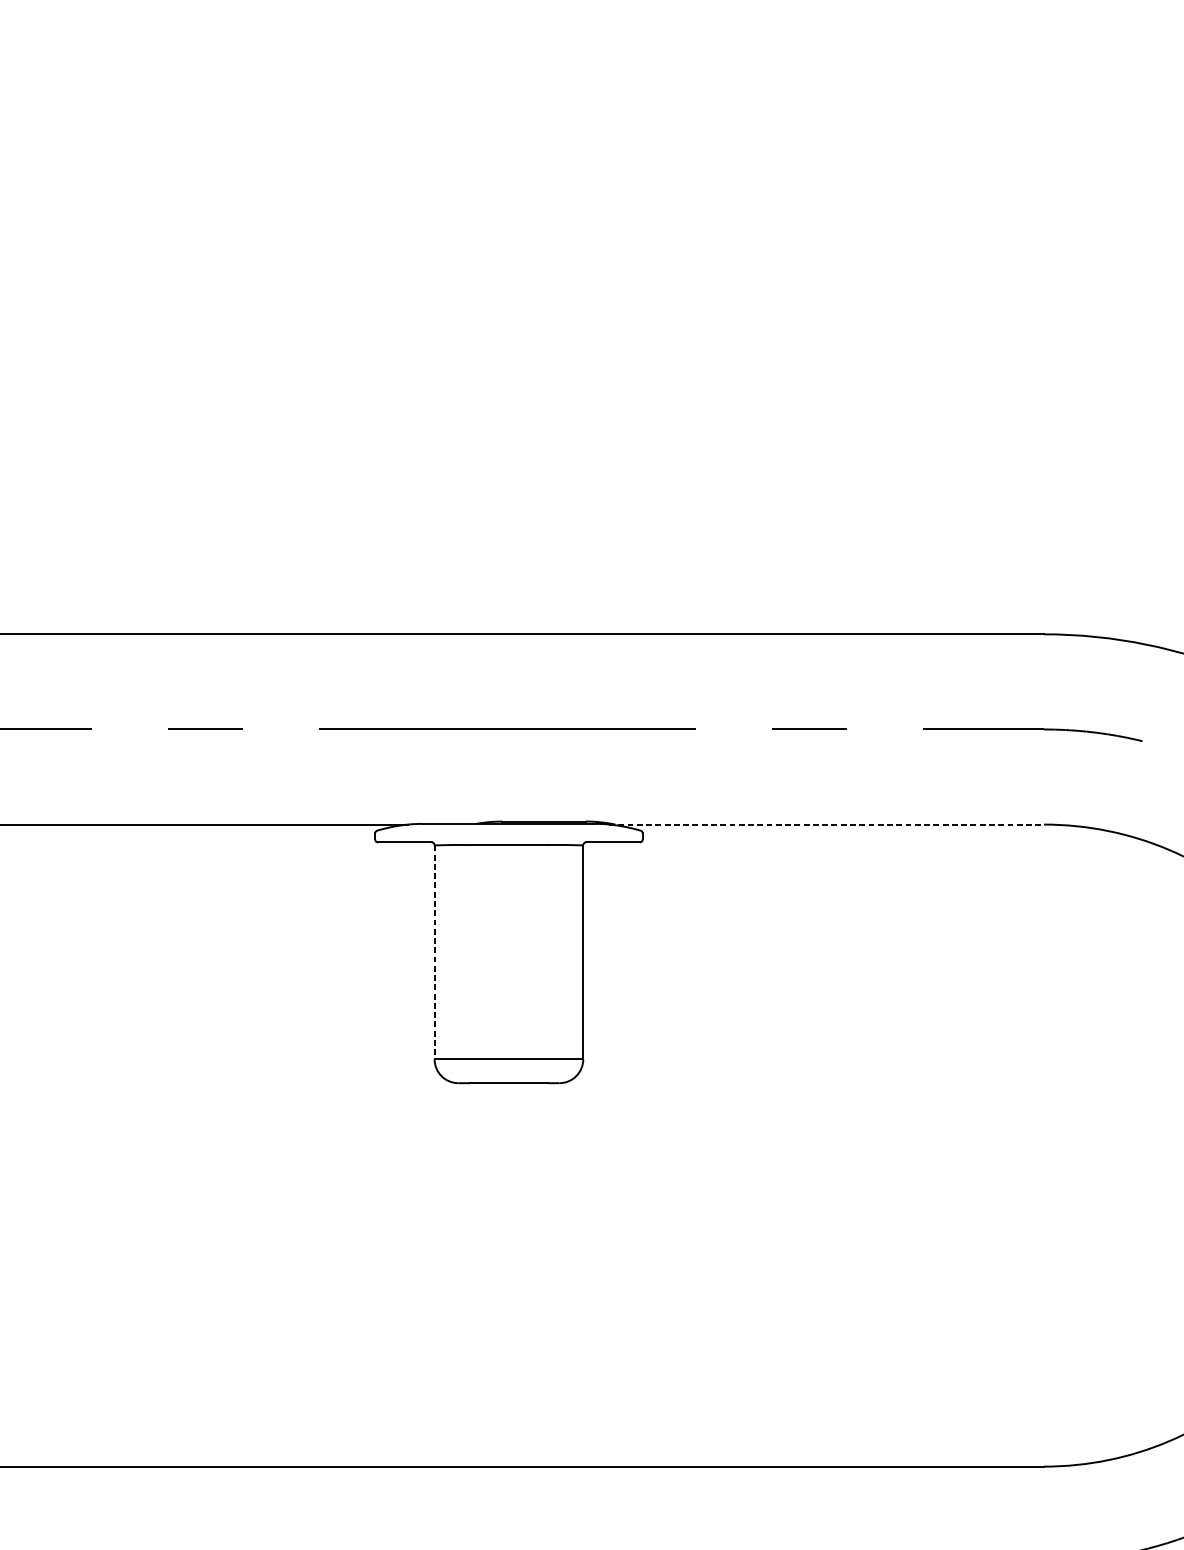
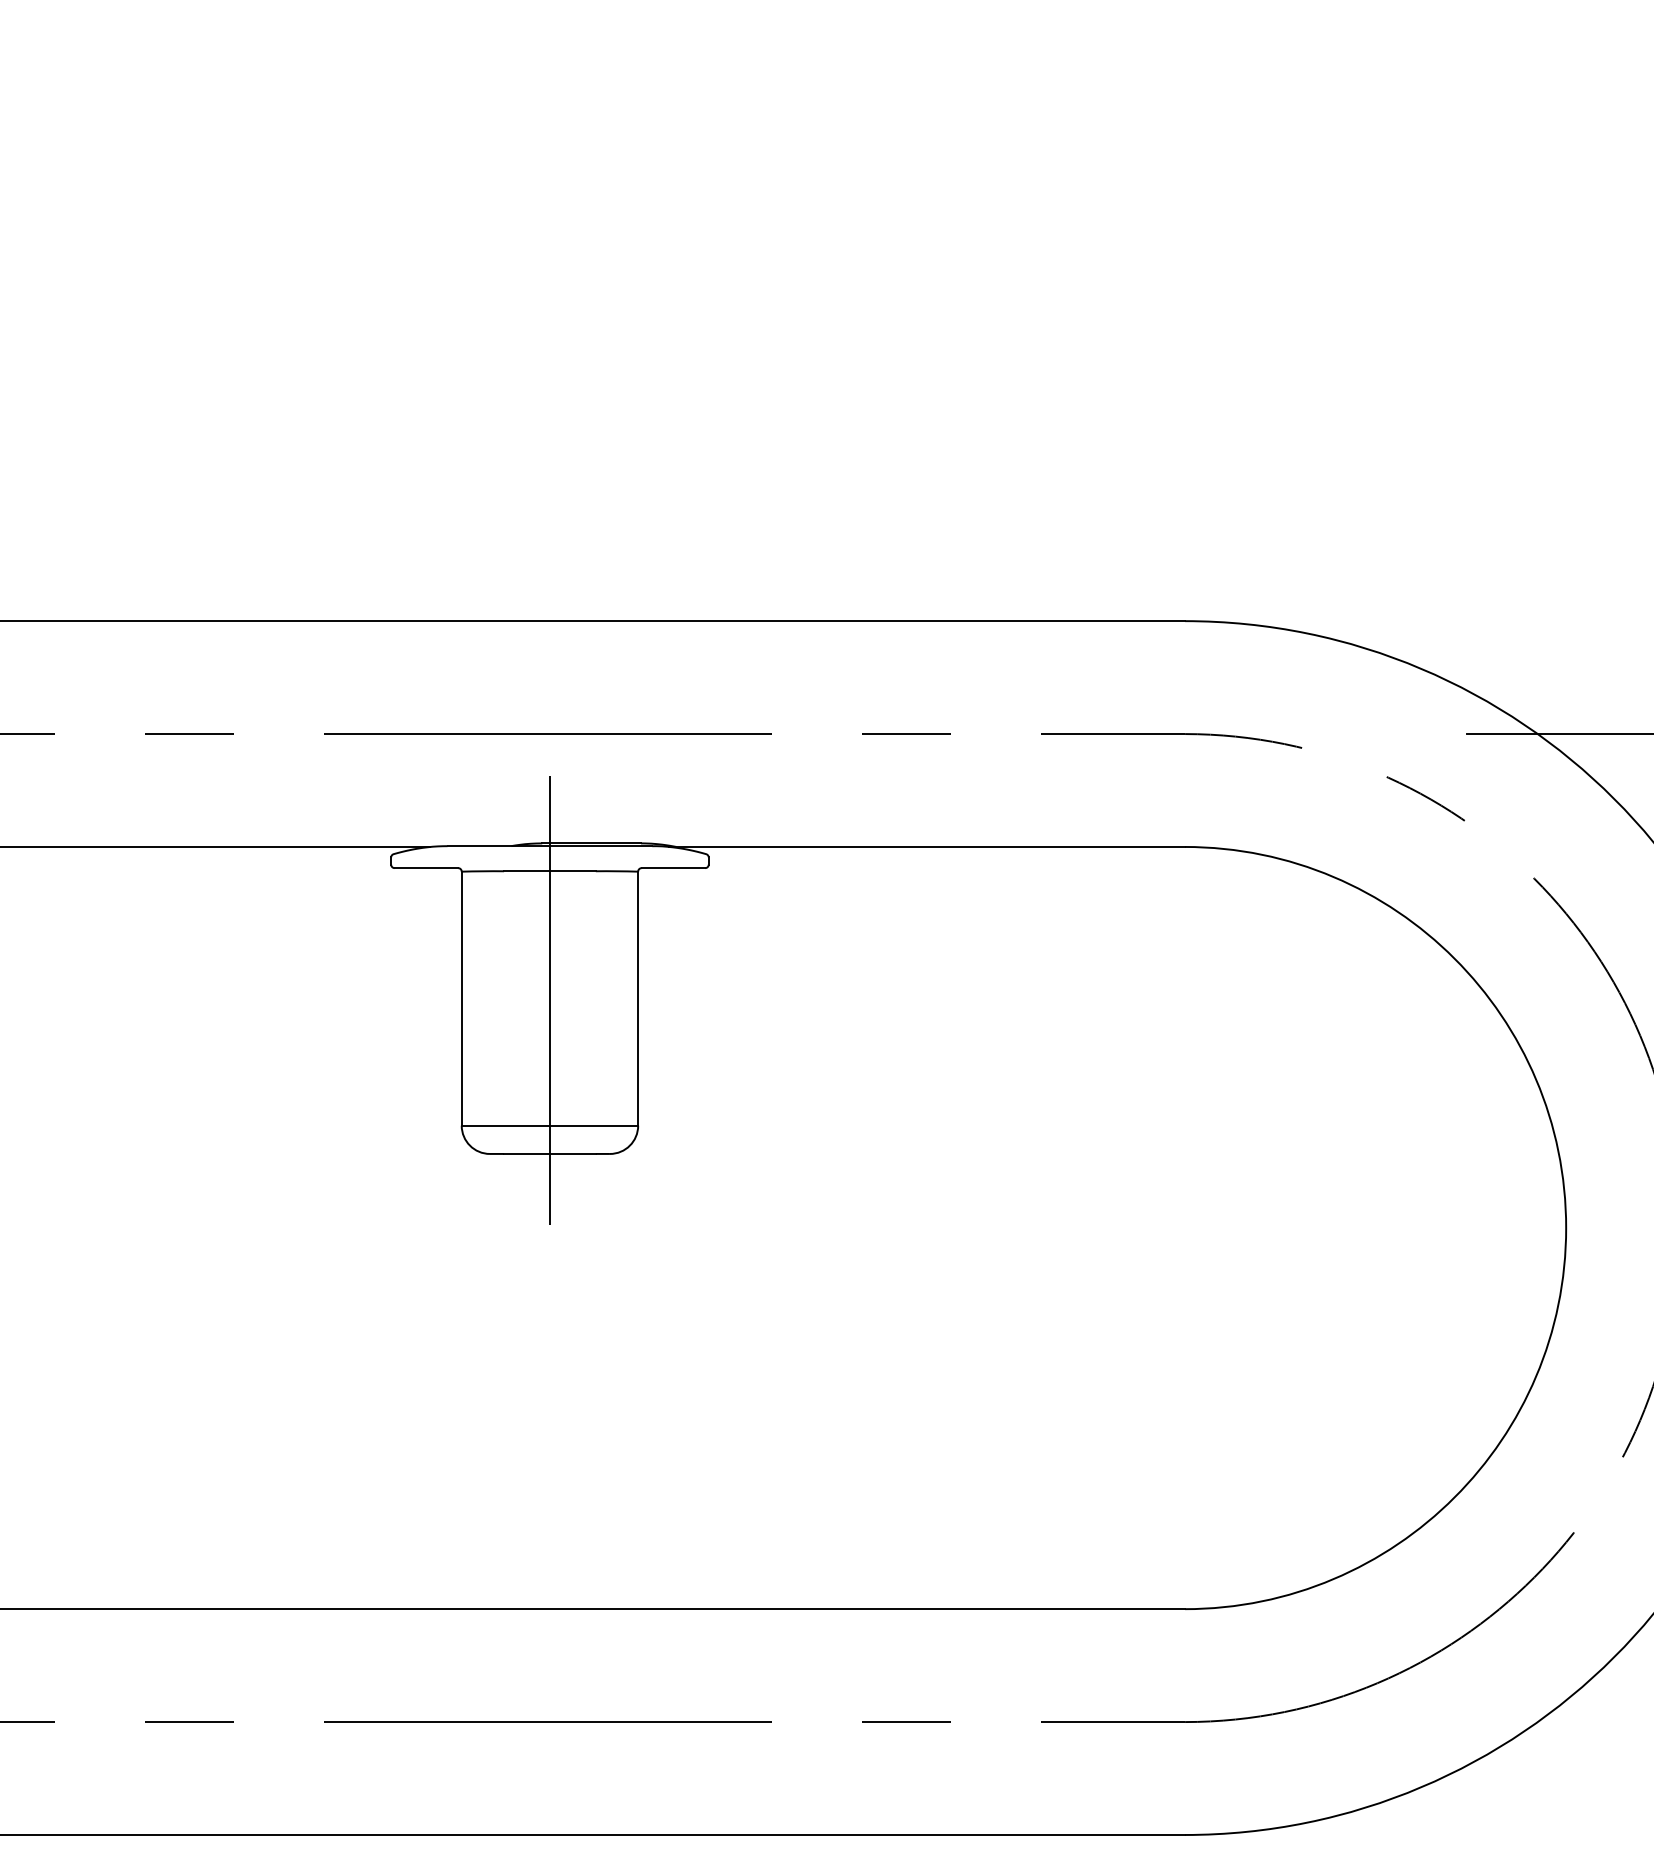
line: (826, 824) -> (927, 846), dashed -> solid
line: (508, 936) -> (549, 979), added
line: (434, 953) -> (461, 999), dashed -> solid

